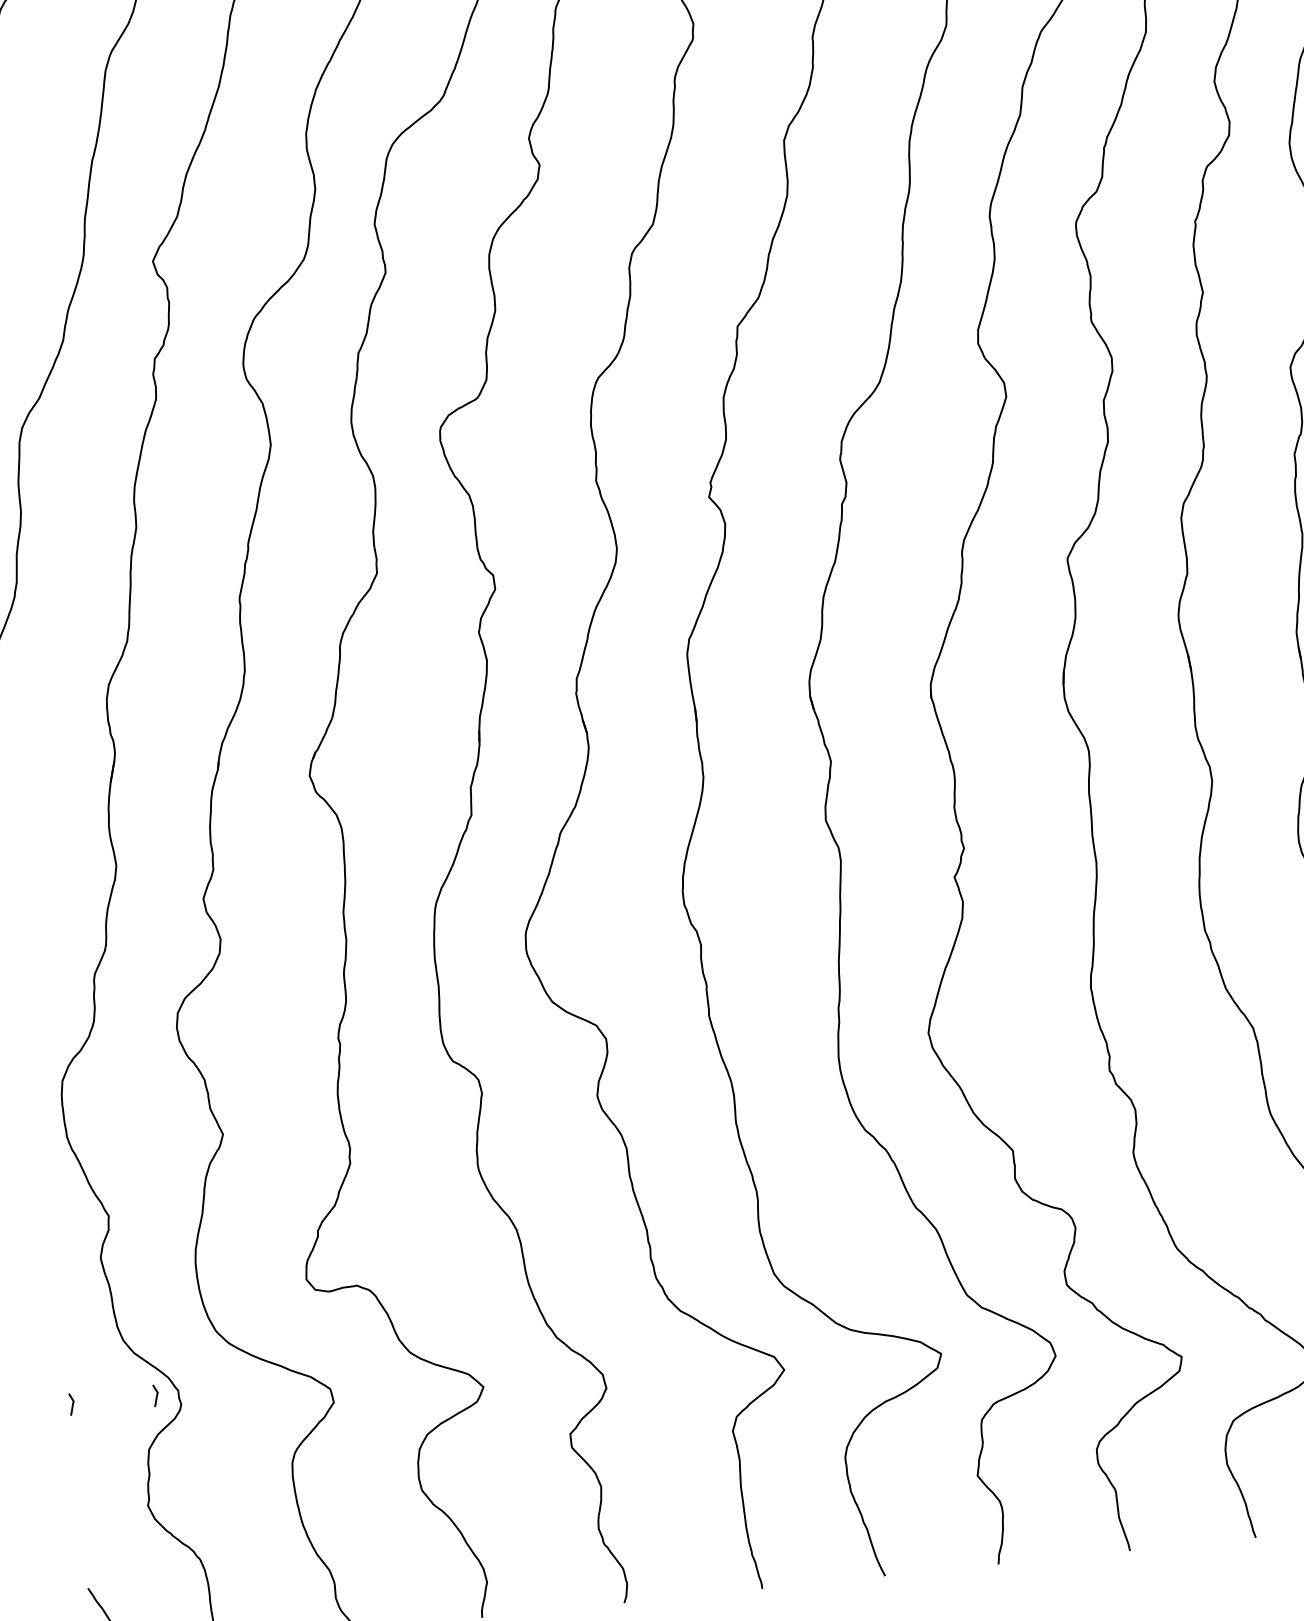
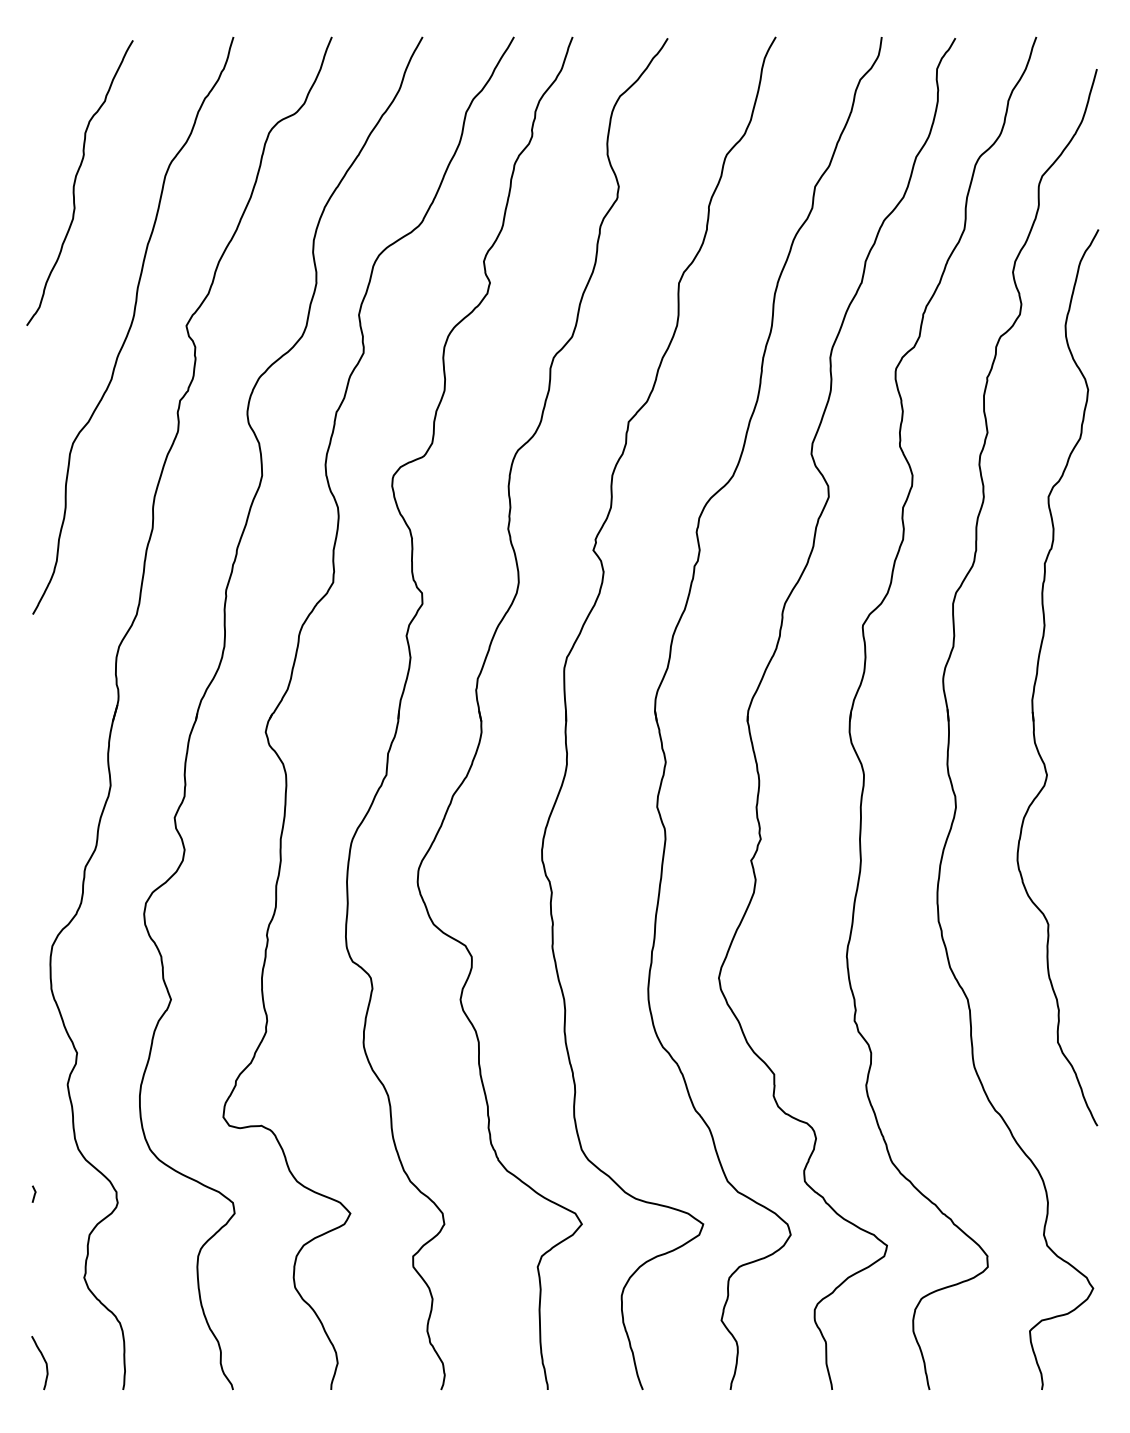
line: (156, 1394) -> (99, 1193), removed

